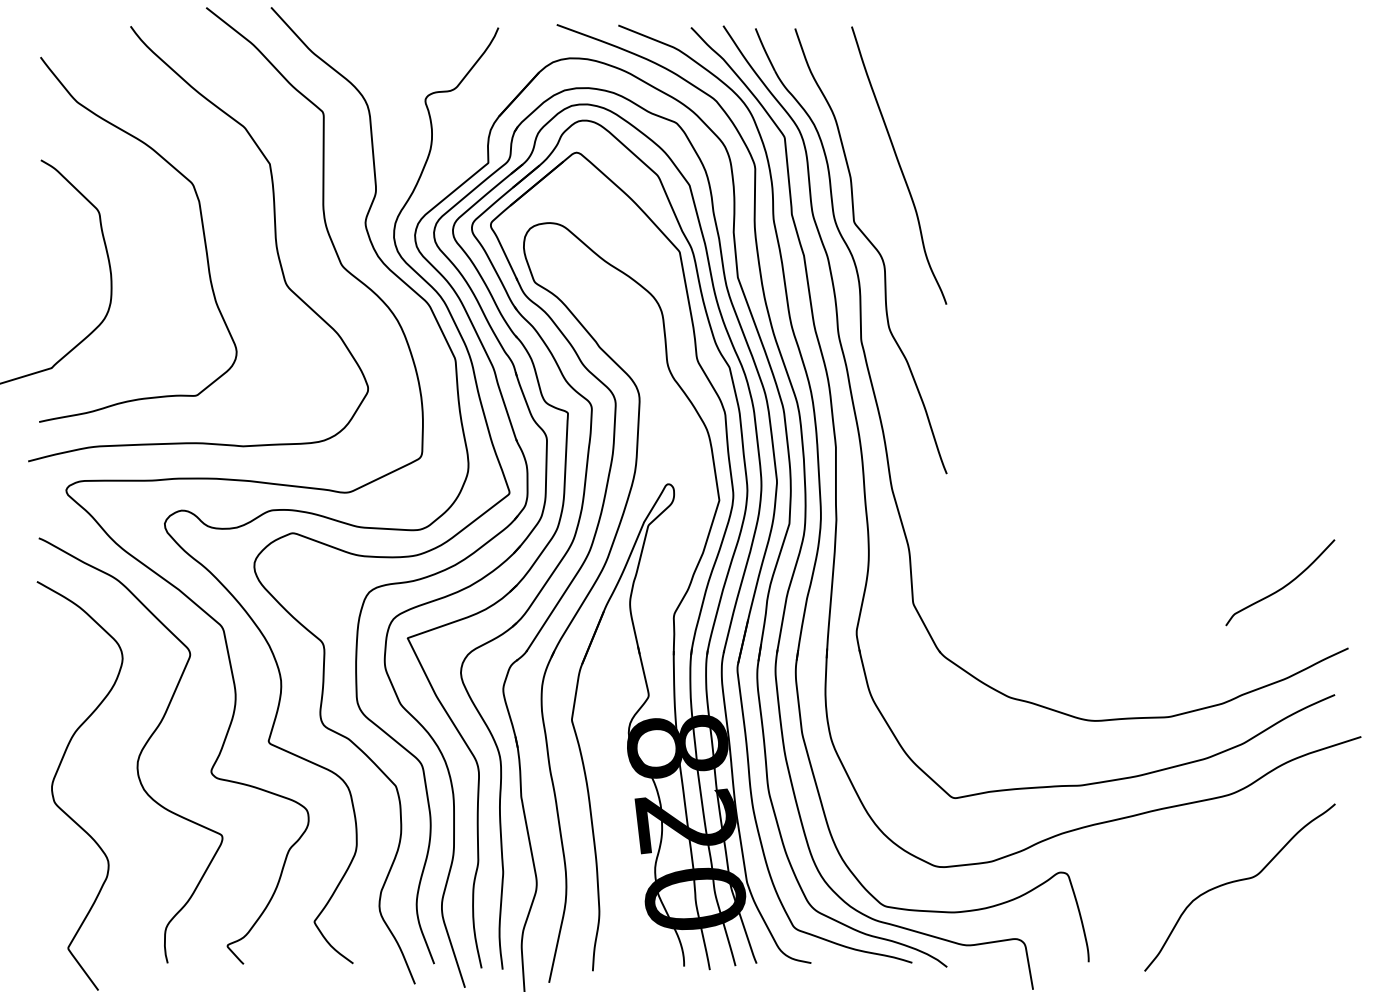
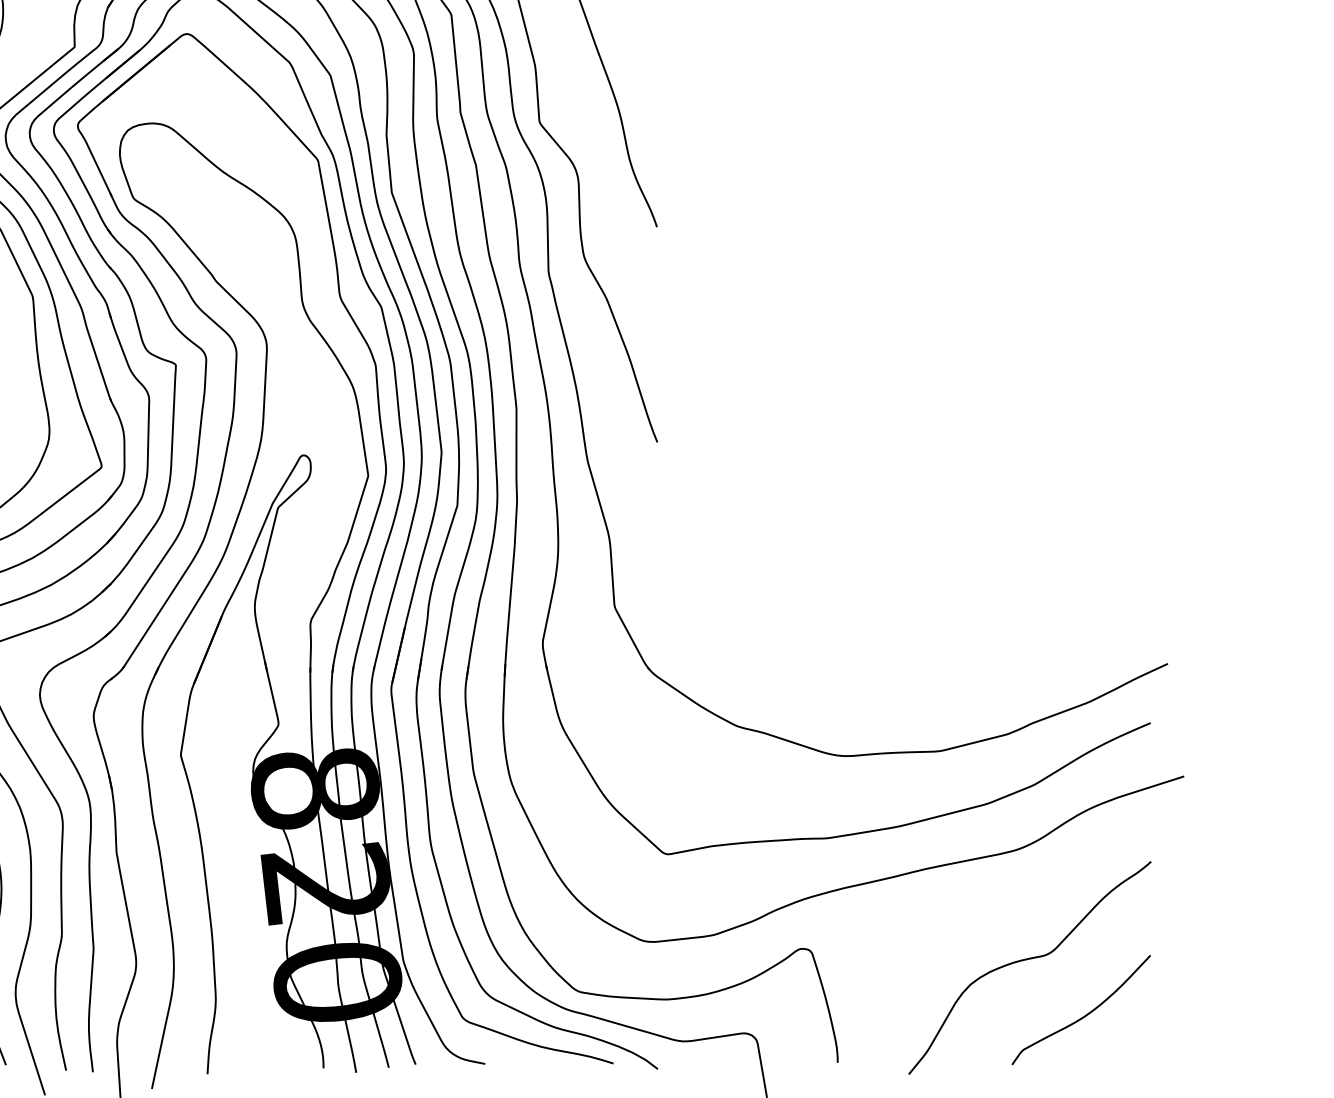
curve: (1284, 585) -> (1086, 1013), moved

